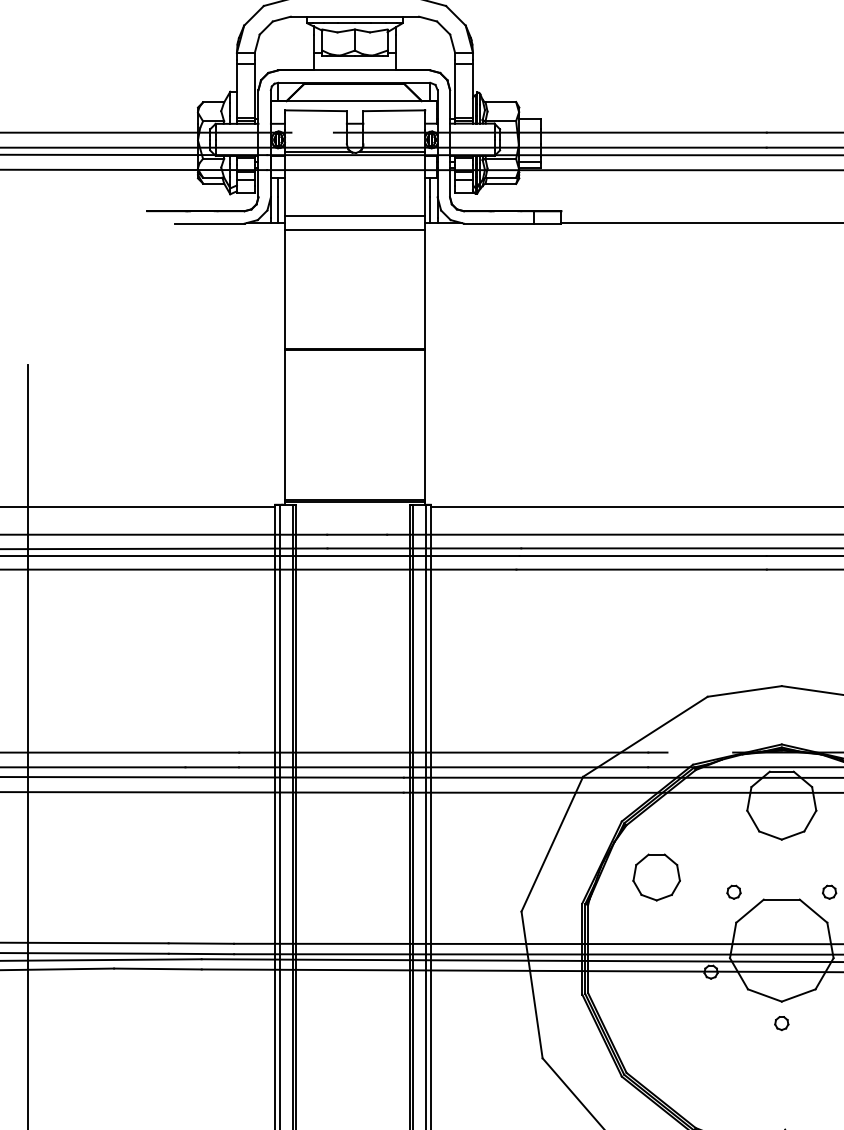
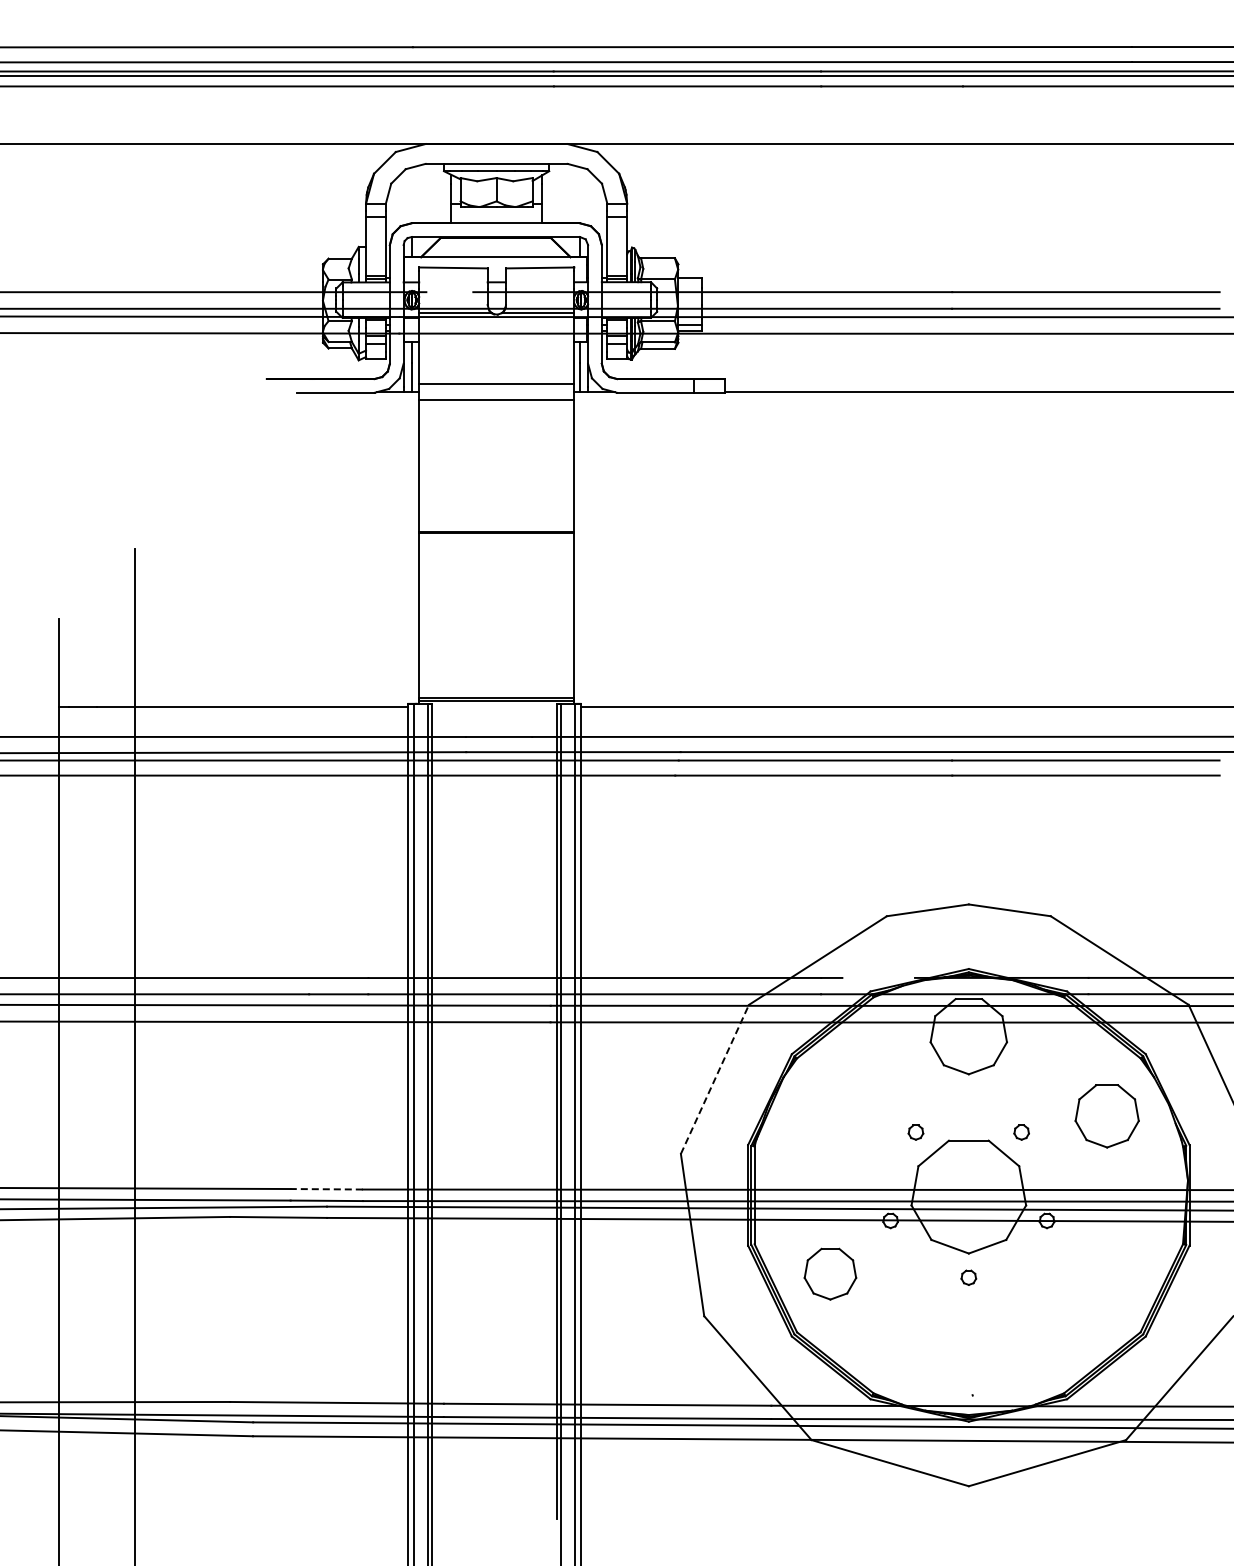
line: (551, 844) -> (714, 1079), solid -> dashed
part: (656, 876) -> (830, 1273), moved
line: (201, 943) -> (326, 1189), solid -> dashed

